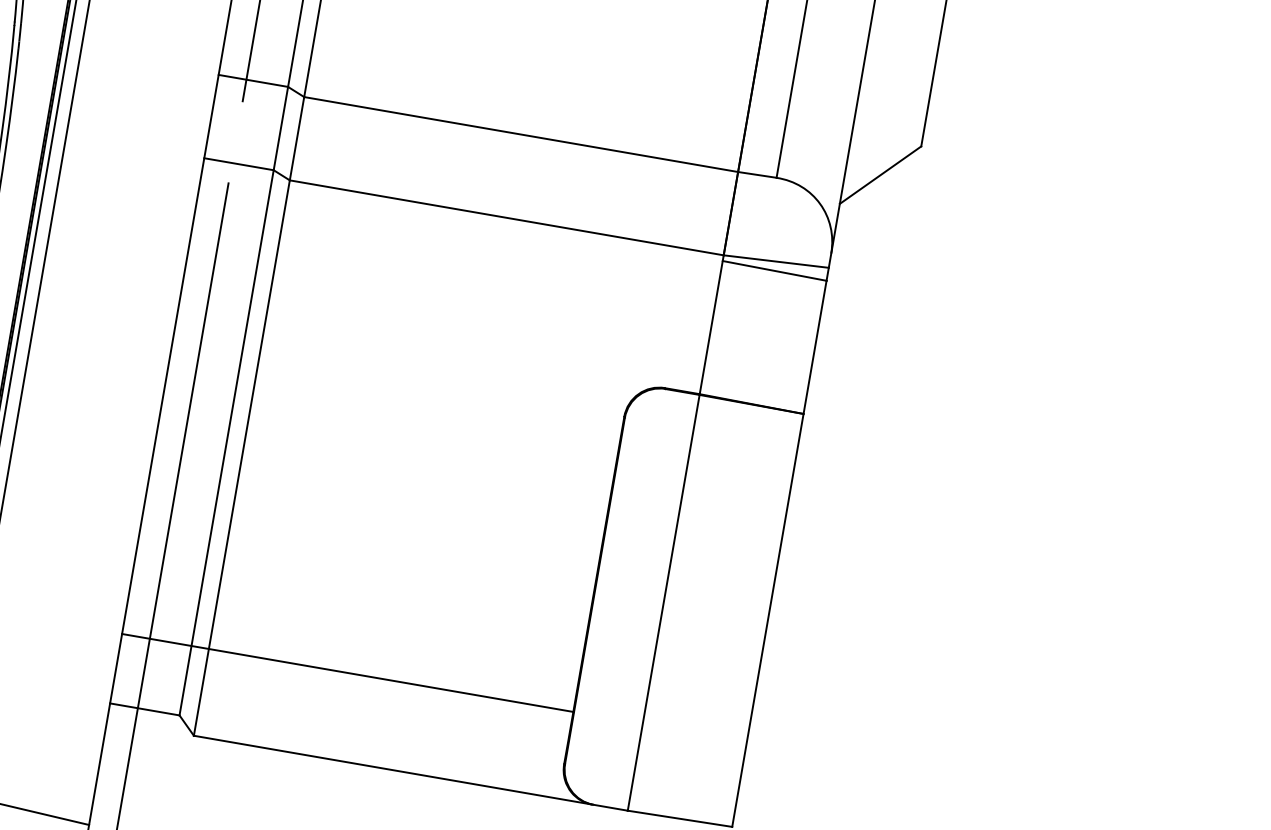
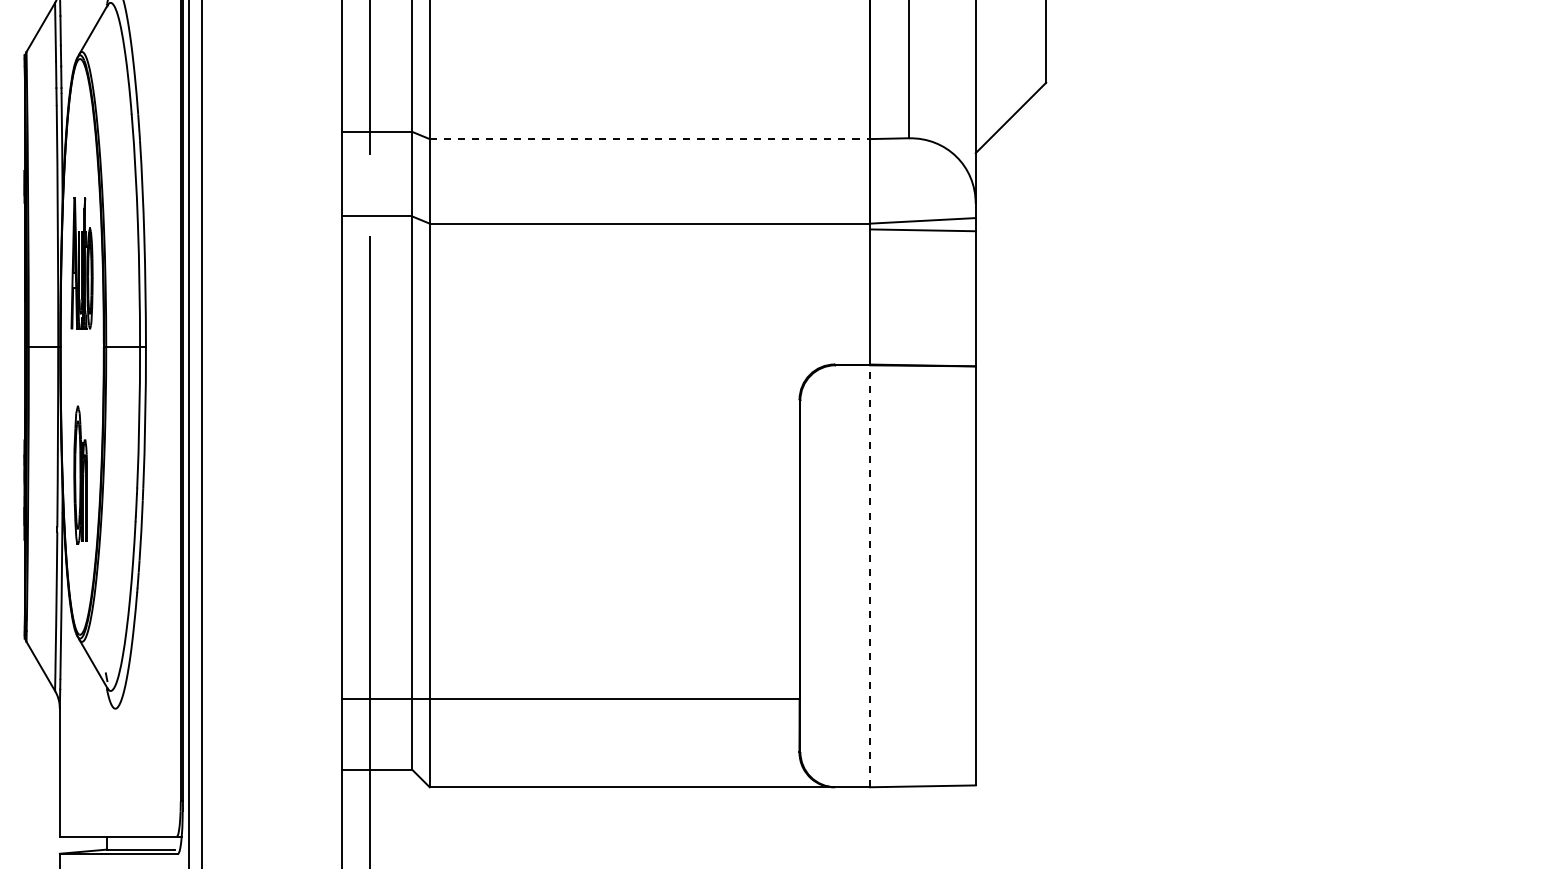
line: (521, 135) -> (650, 139), solid -> dashed
line: (664, 603) -> (870, 576), solid -> dashed

